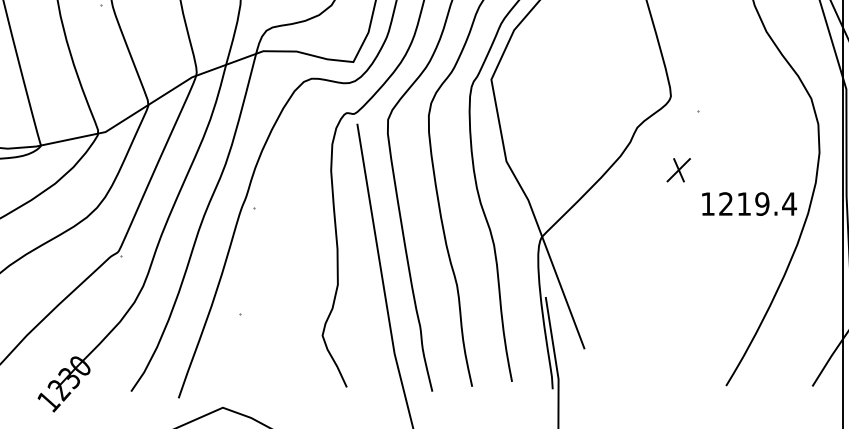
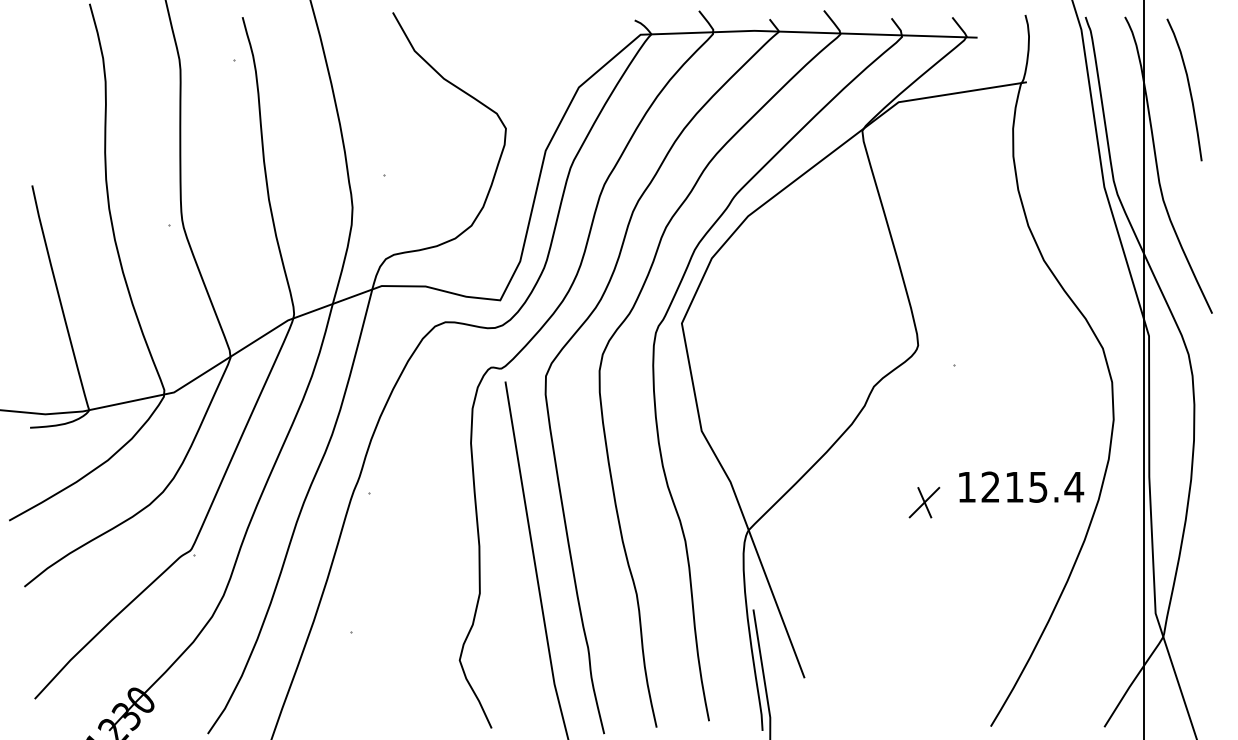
part: (678, 170) -> (924, 502), moved
text: (762, 203) -> (1038, 486), 1219.4 -> 1215.4

